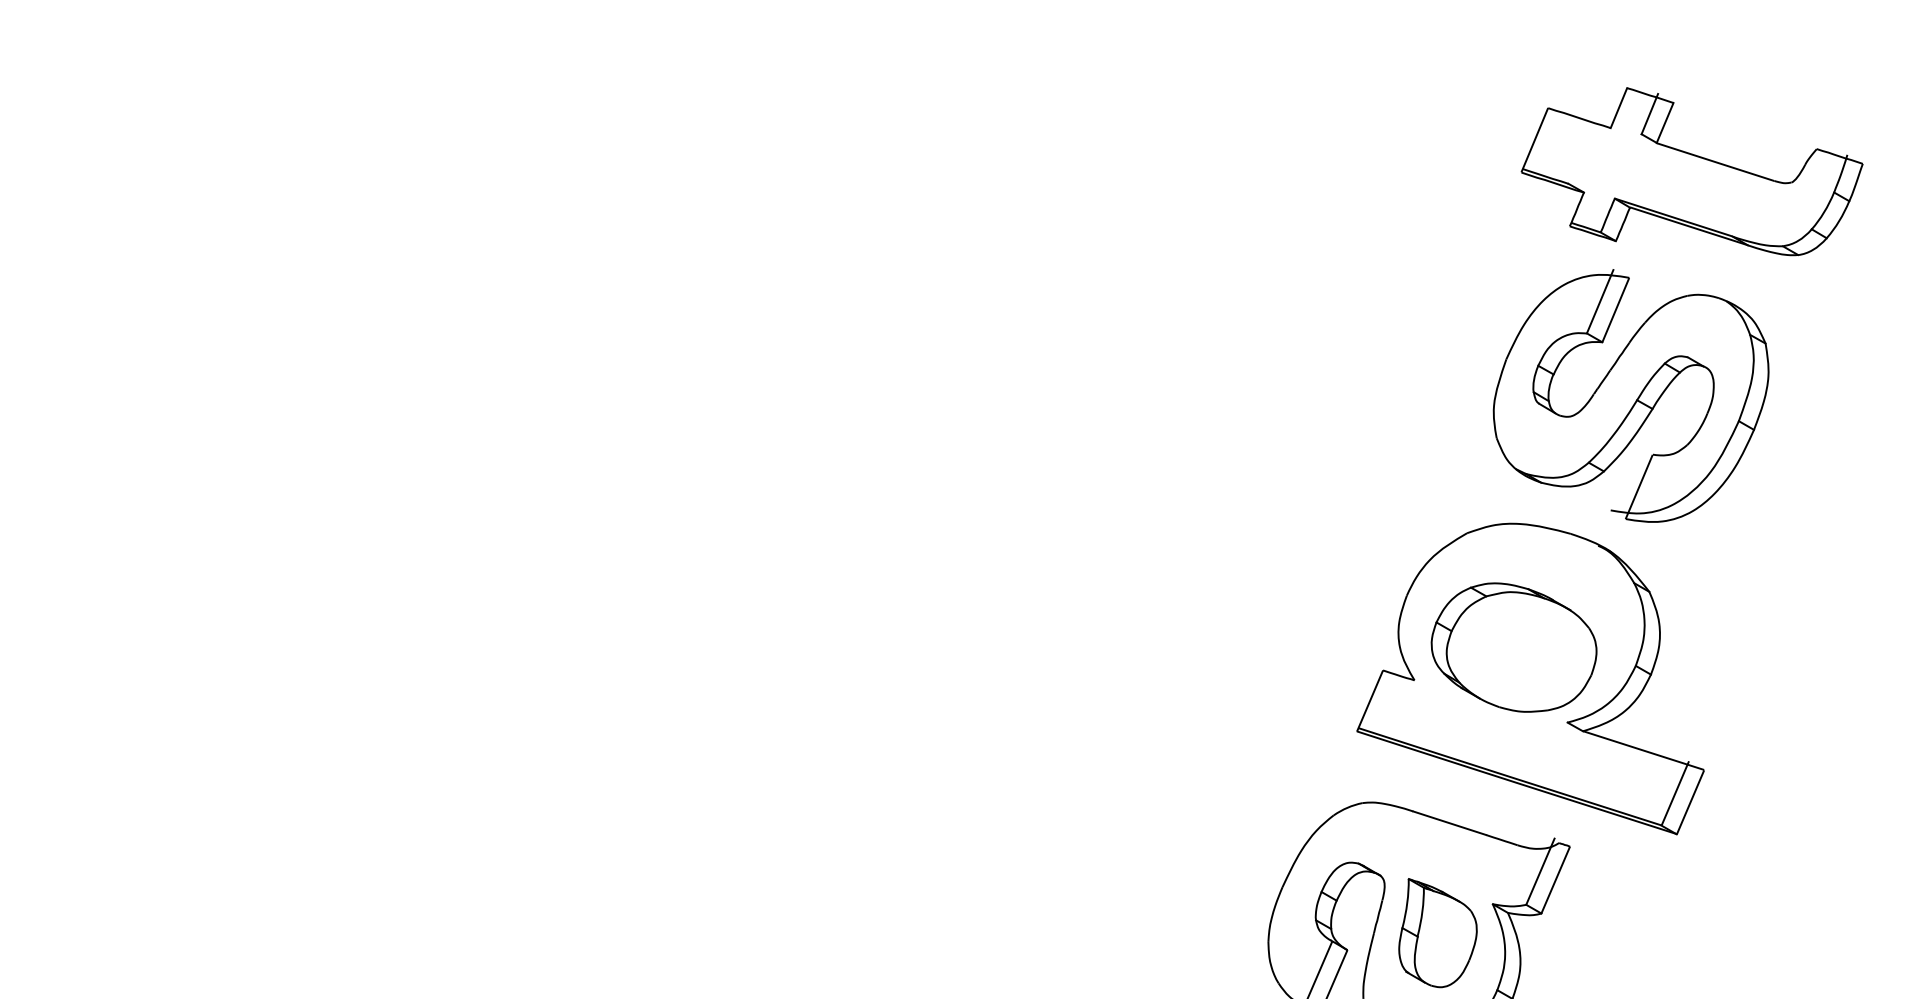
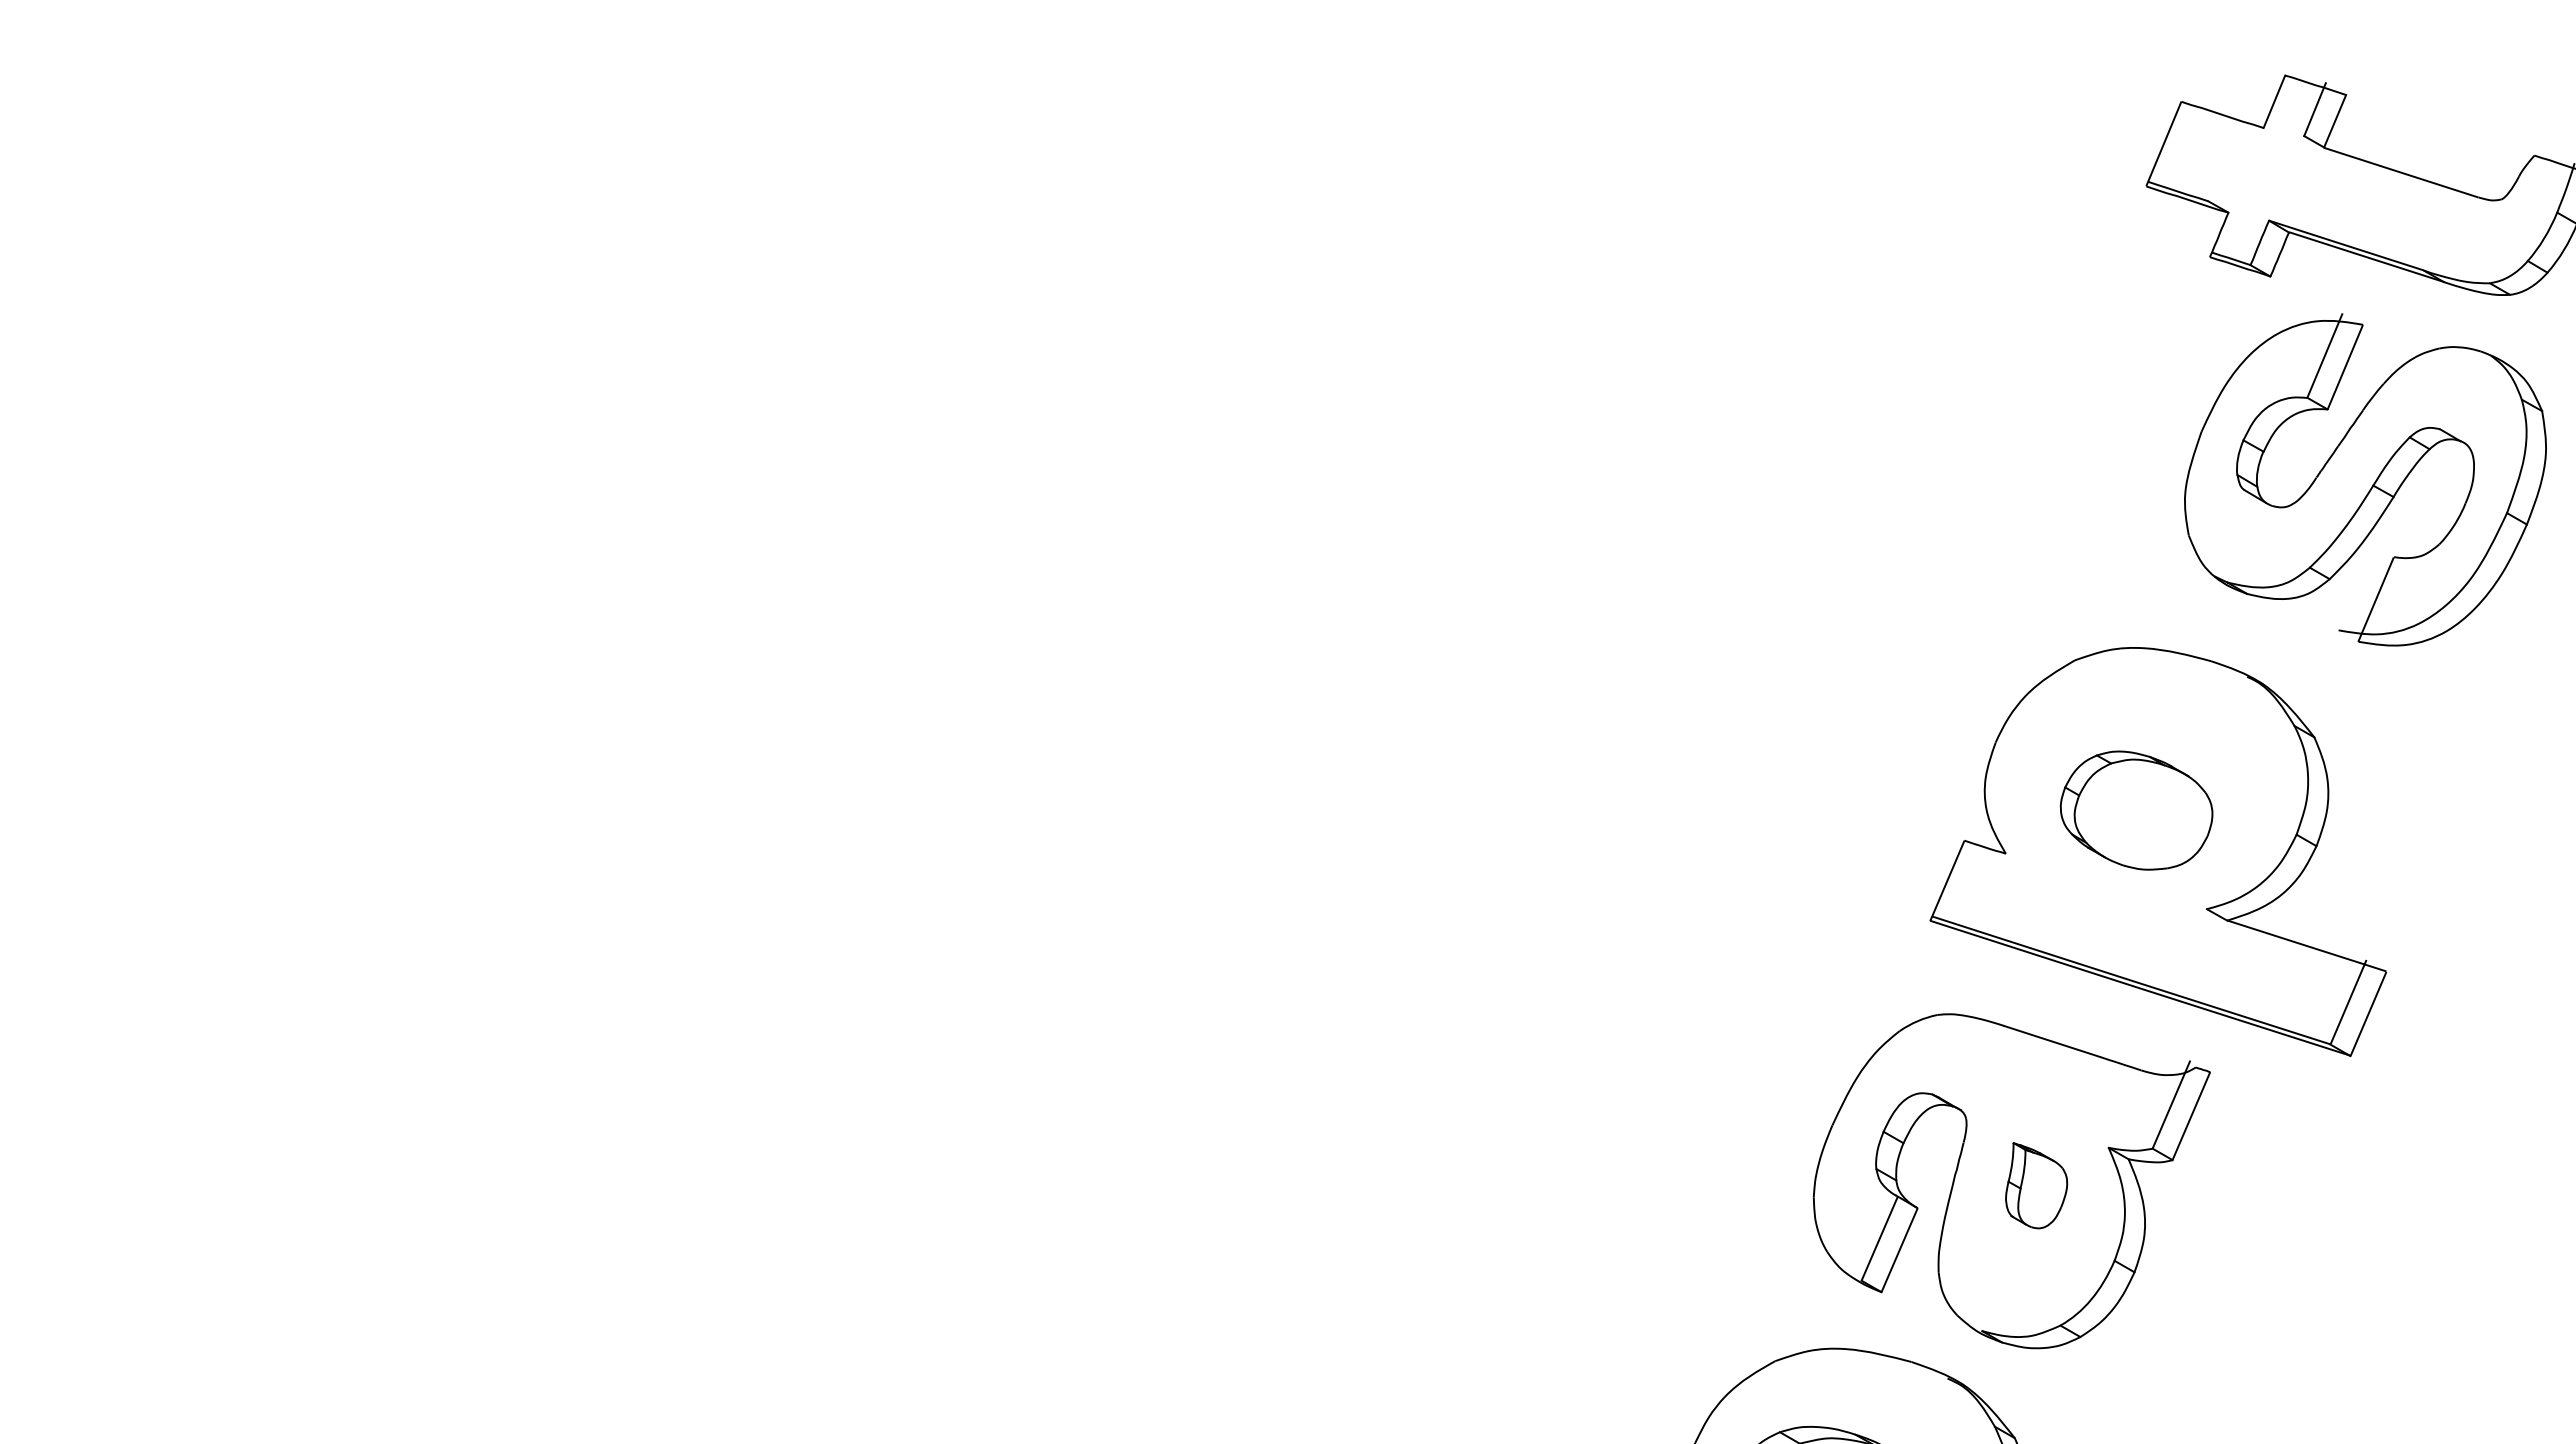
part: (1631, 395) -> (2365, 479), moved
part: (1513, 647) -> (2136, 810), size x0.7
part: (1437, 932) -> (2036, 1185), size x0.6

